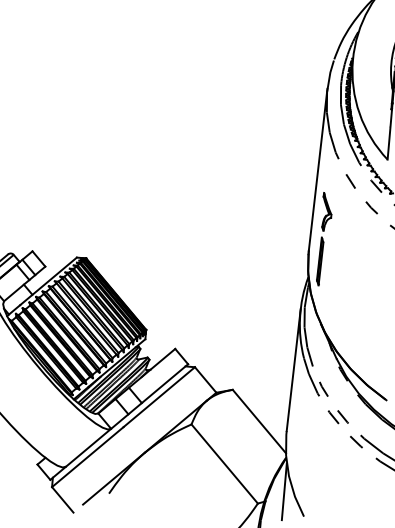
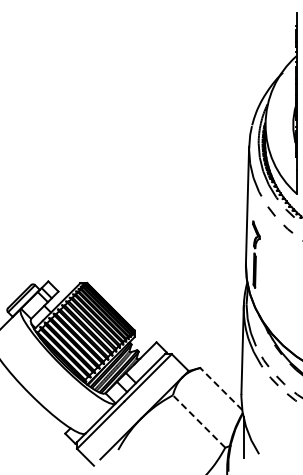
line: (259, 420) -> (221, 388), solid -> dashed
line: (223, 463) -> (198, 421), solid -> dashed

